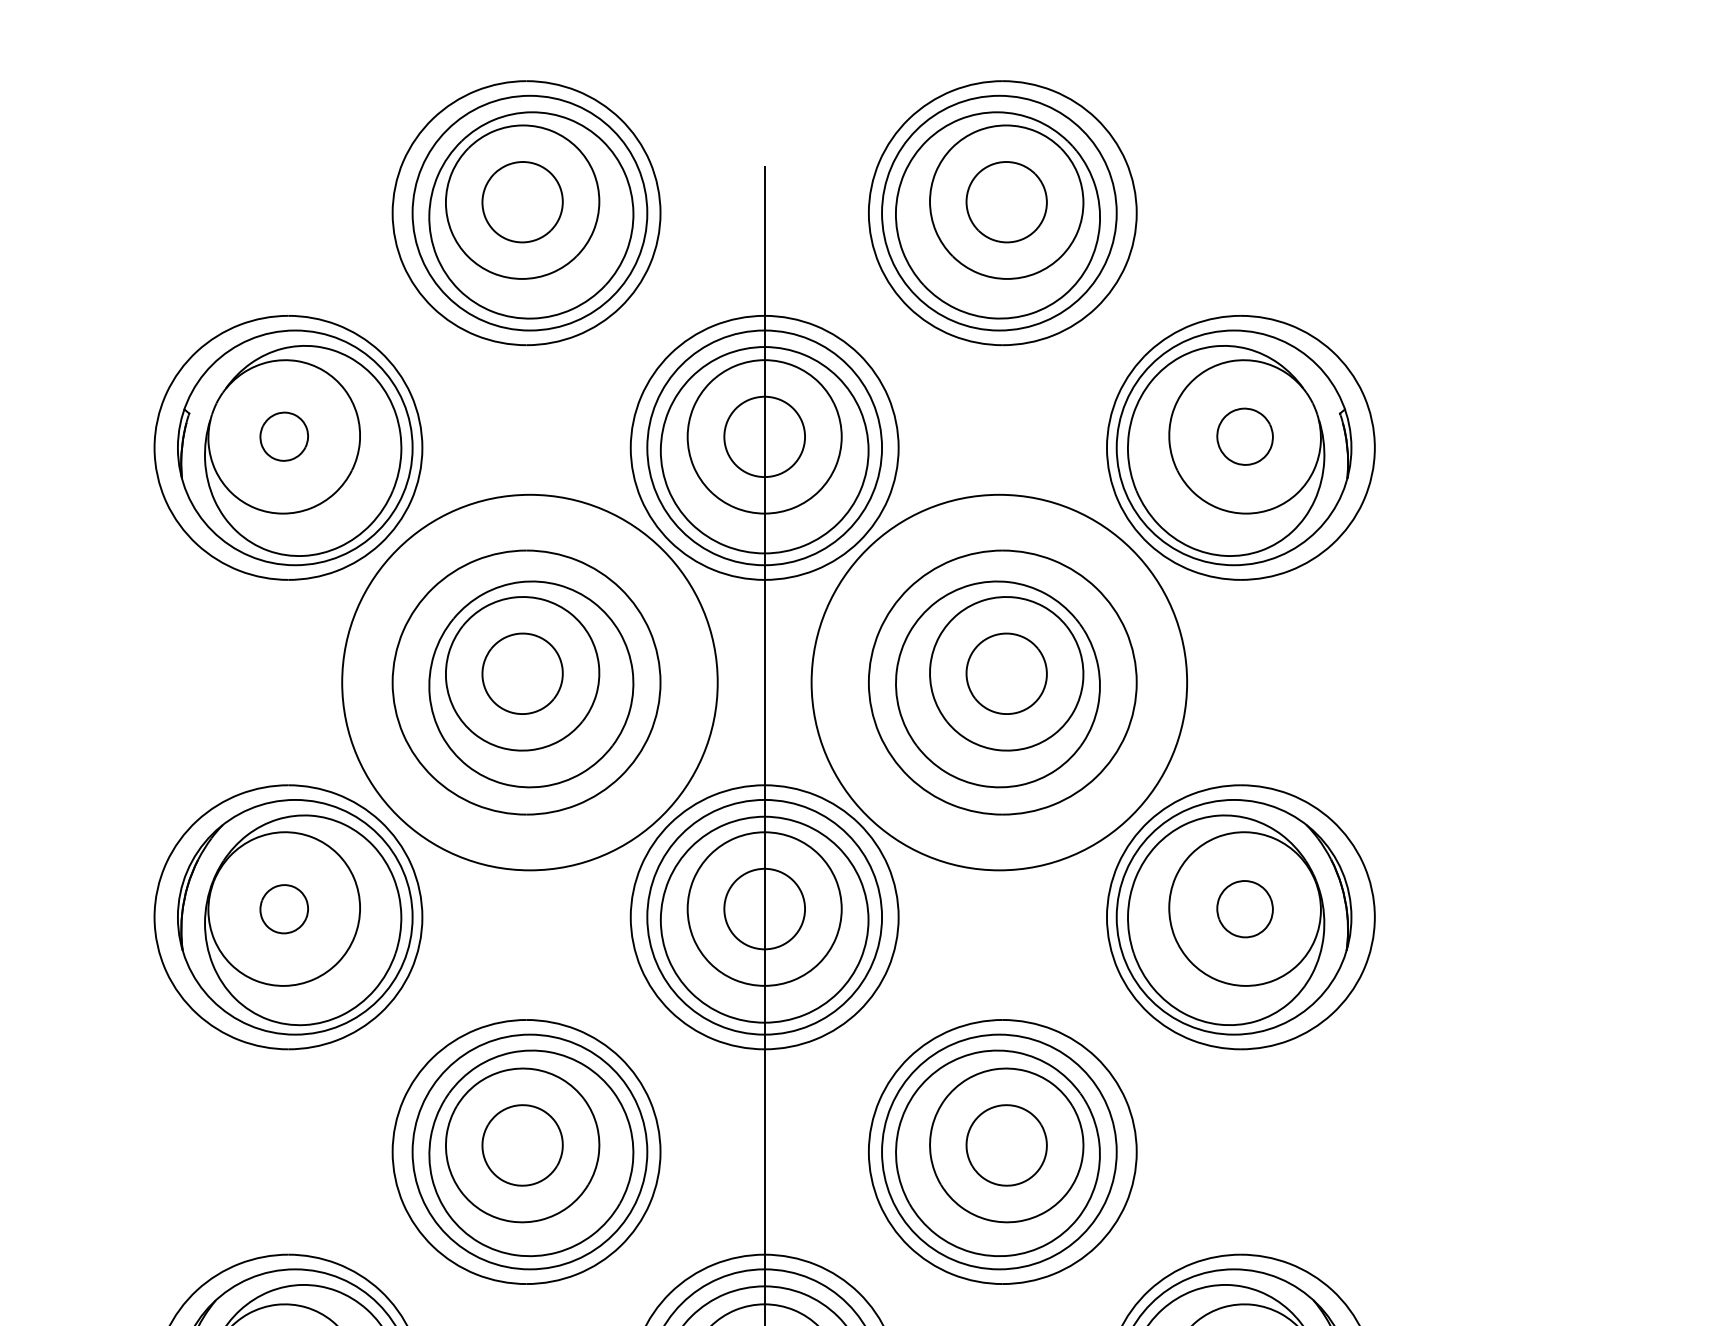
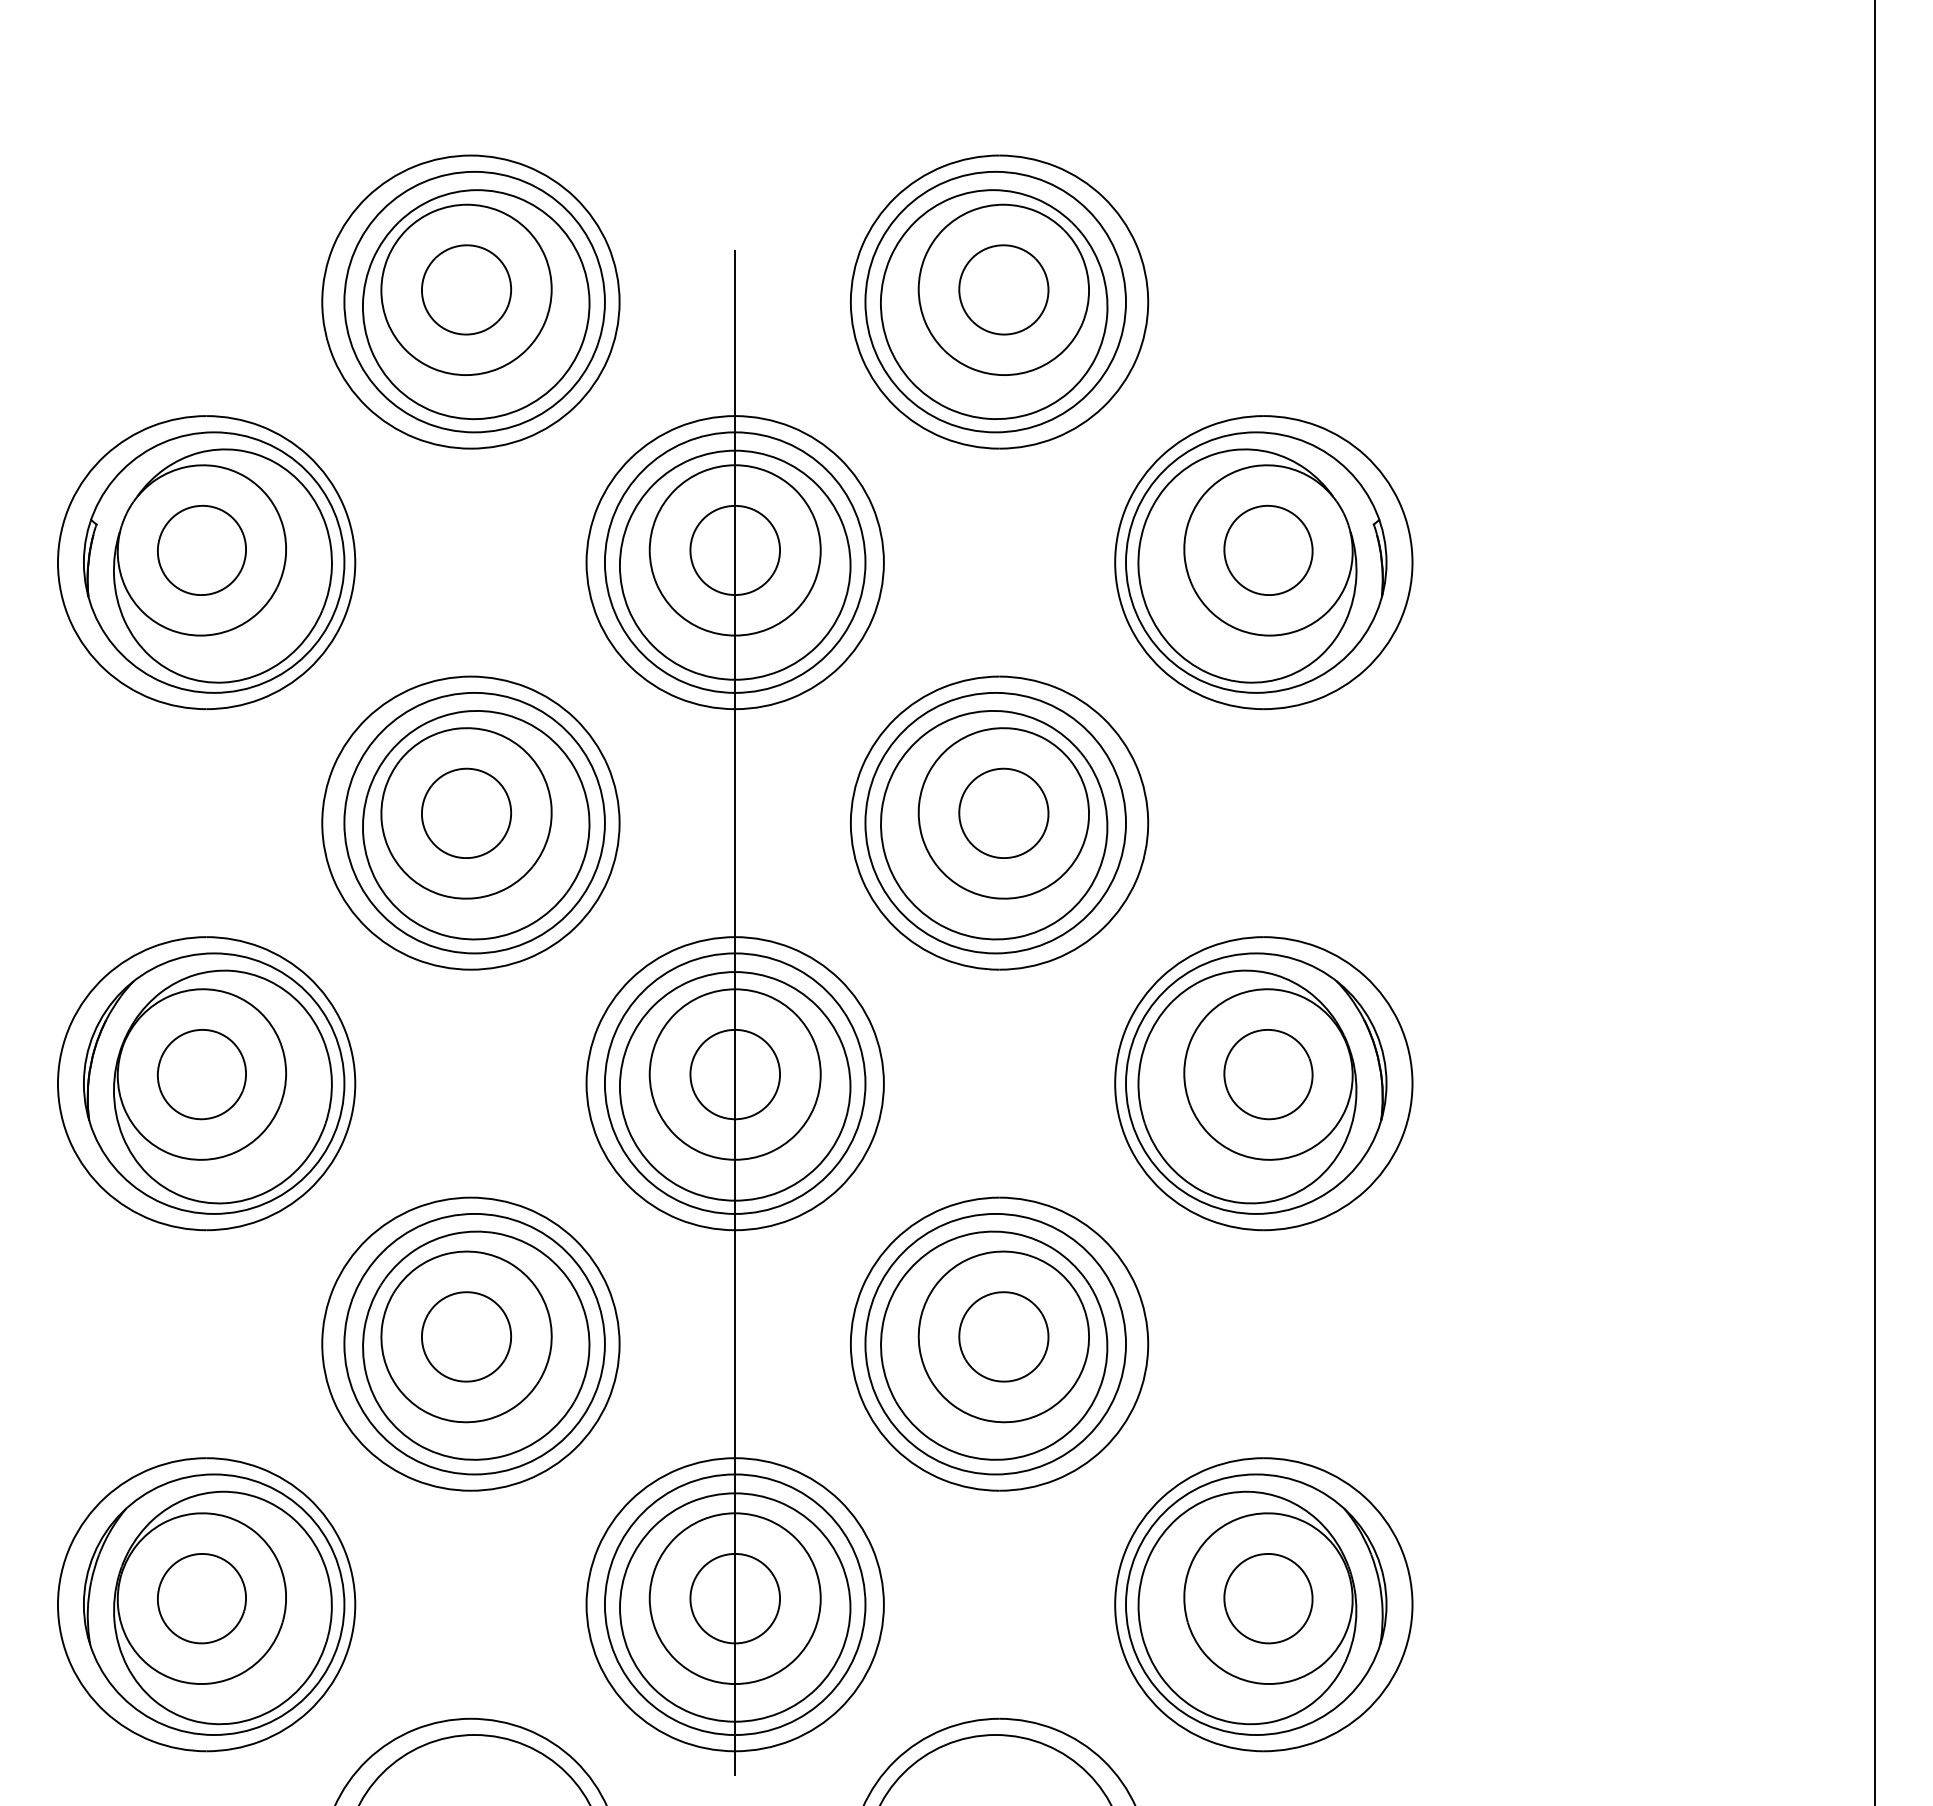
part: (283, 436) -> (201, 549), size x1.67
part: (1245, 436) -> (1268, 549), size x1.43
circle: (529, 681) -> (474, 822), size x0.62
circle: (999, 681) -> (995, 822), size x0.62
part: (283, 909) -> (201, 1074), size x1.67
part: (1245, 909) -> (1268, 1074), size x1.43

